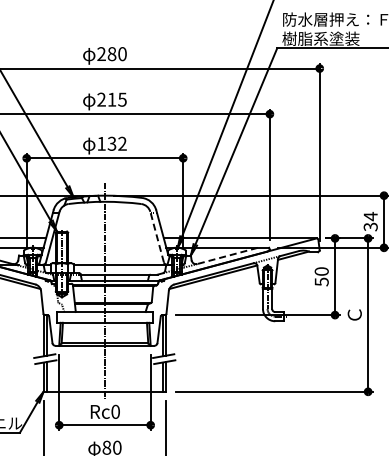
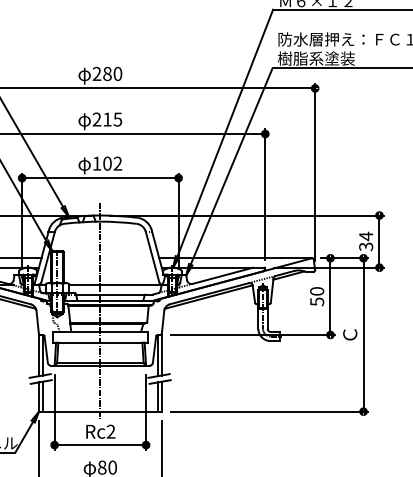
text: (112, 143) -> (107, 163), 132 -> 102
line: (157, 236) -> (152, 256), dashed -> solid
line: (227, 255) -> (222, 275), dashed -> solid
text: (115, 411) -> (110, 431), Rc0 -> Rc2

